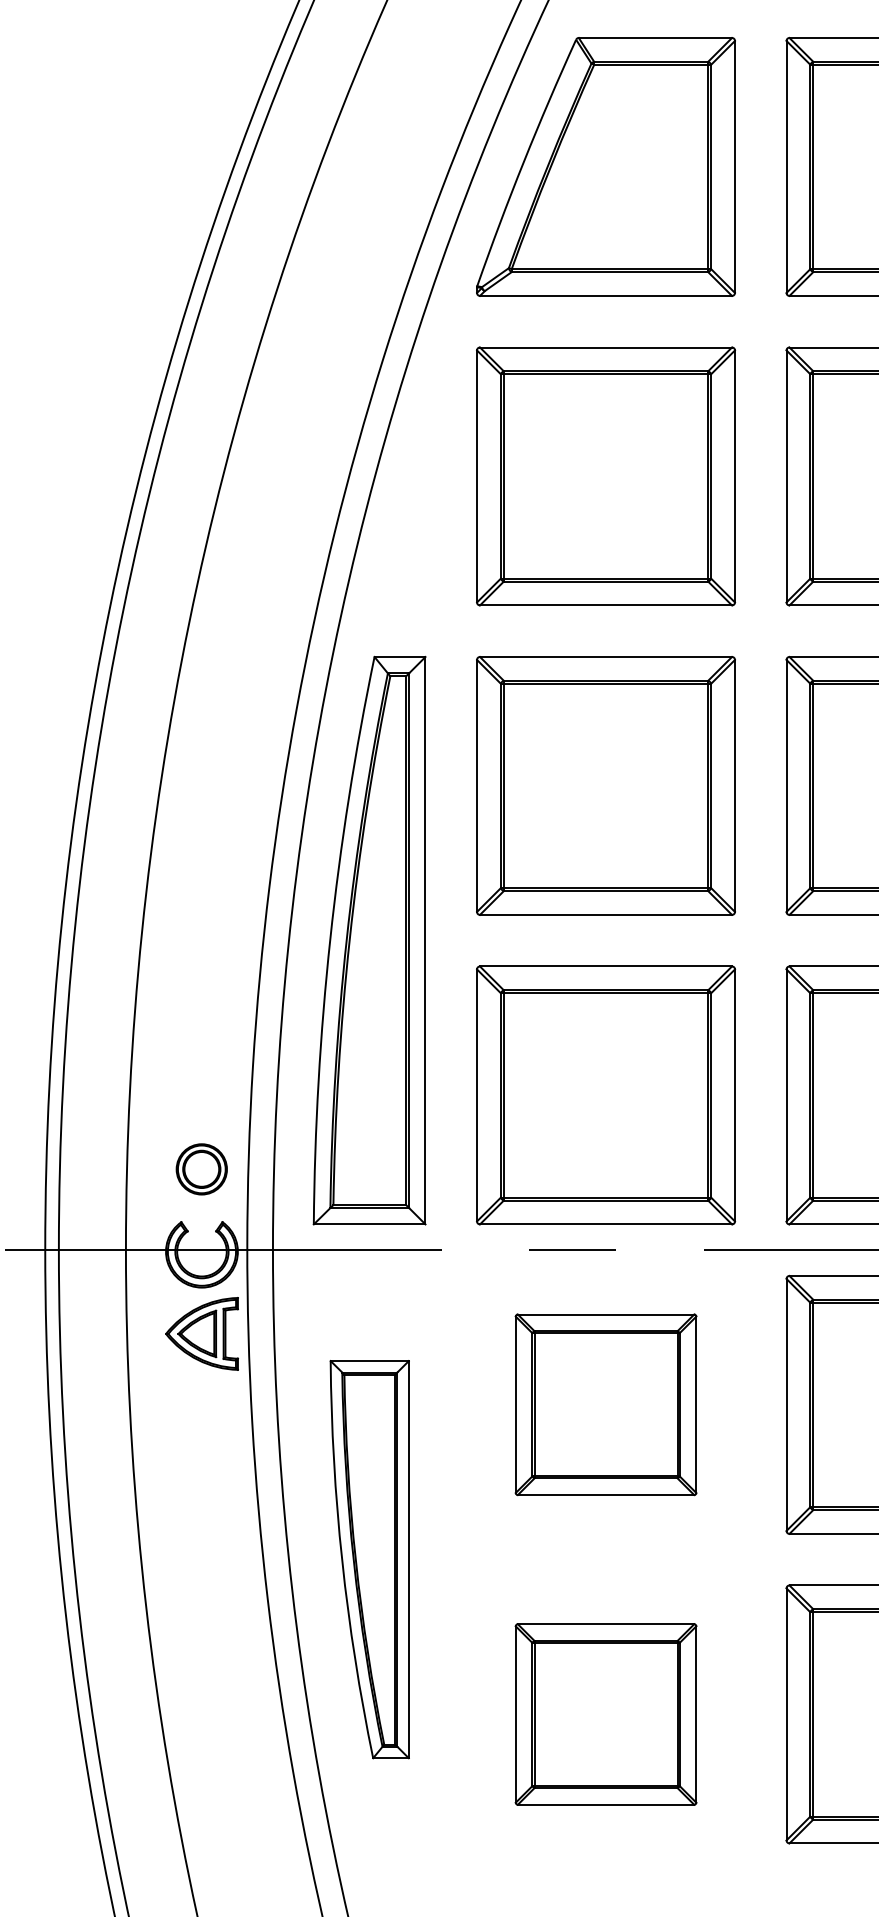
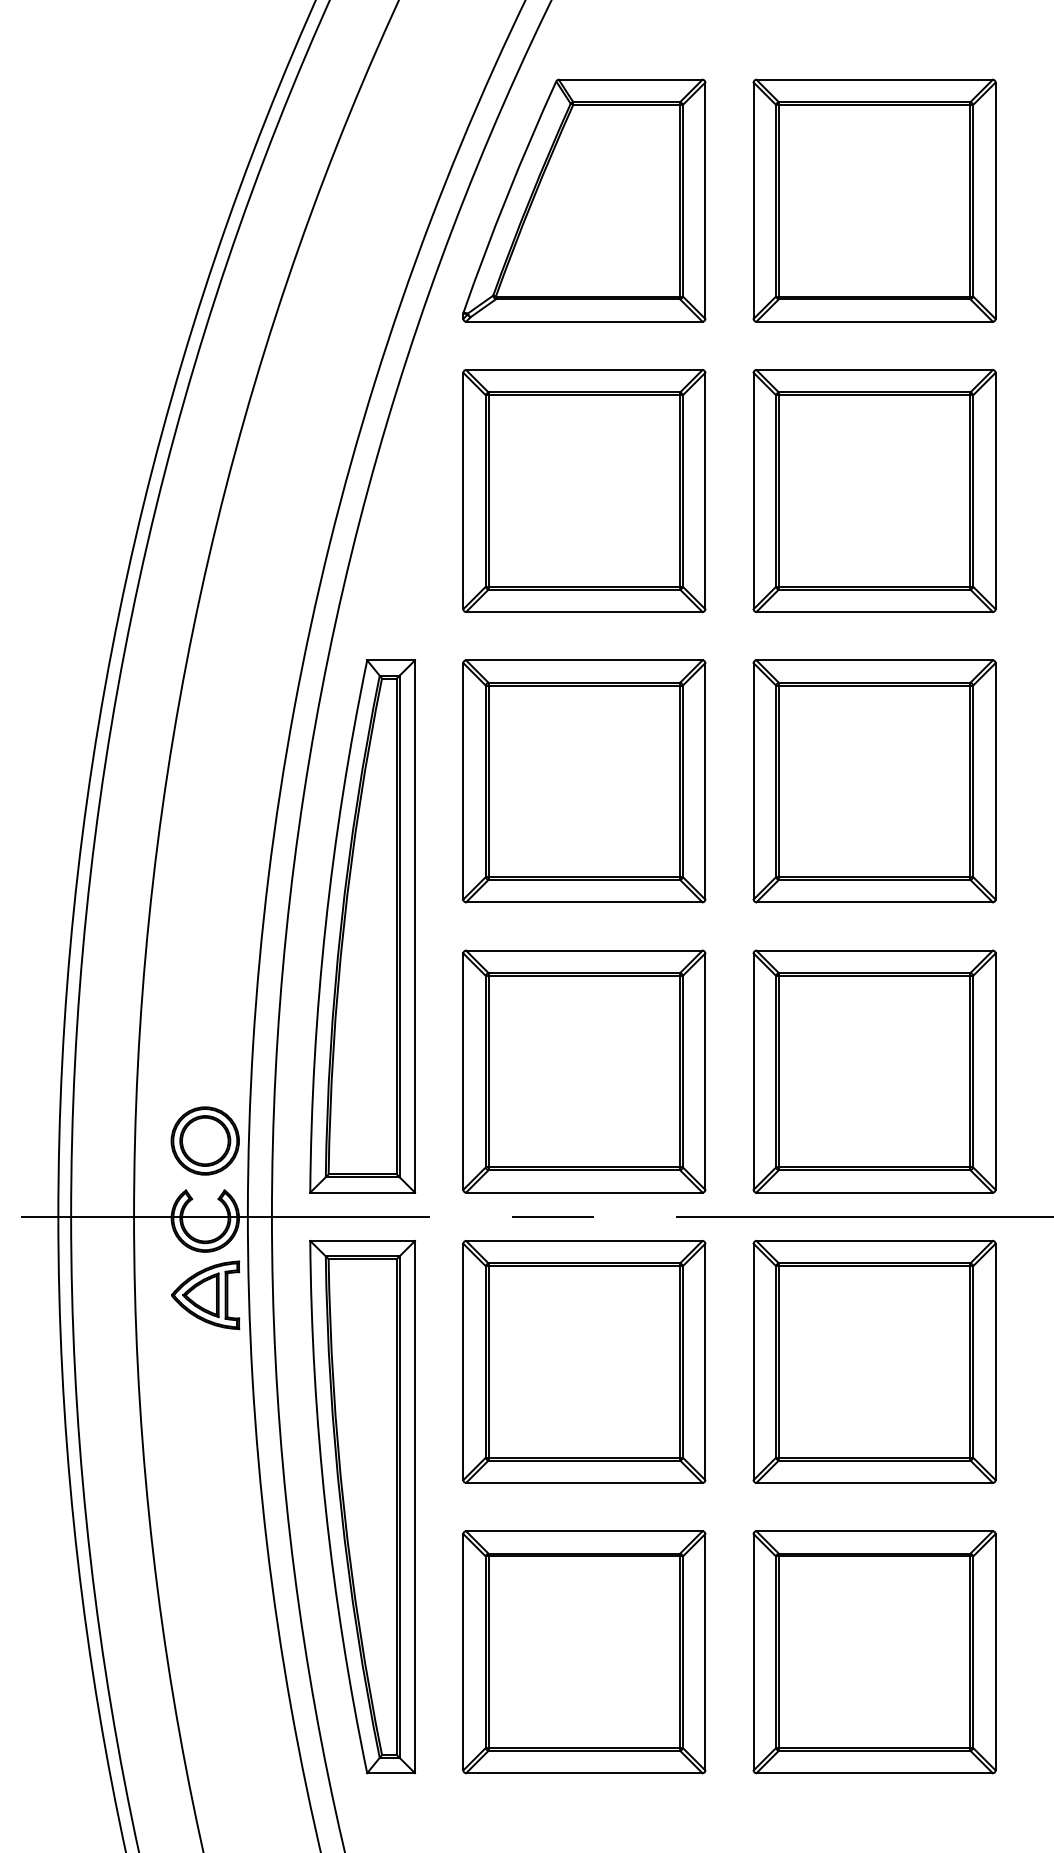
part: (201, 1168) -> (204, 1140), size x1.43
part: (606, 1404) -> (584, 1361), size x1.43
part: (369, 1559) -> (362, 1506), size x1.43
part: (606, 1714) -> (584, 1652), size x1.43

